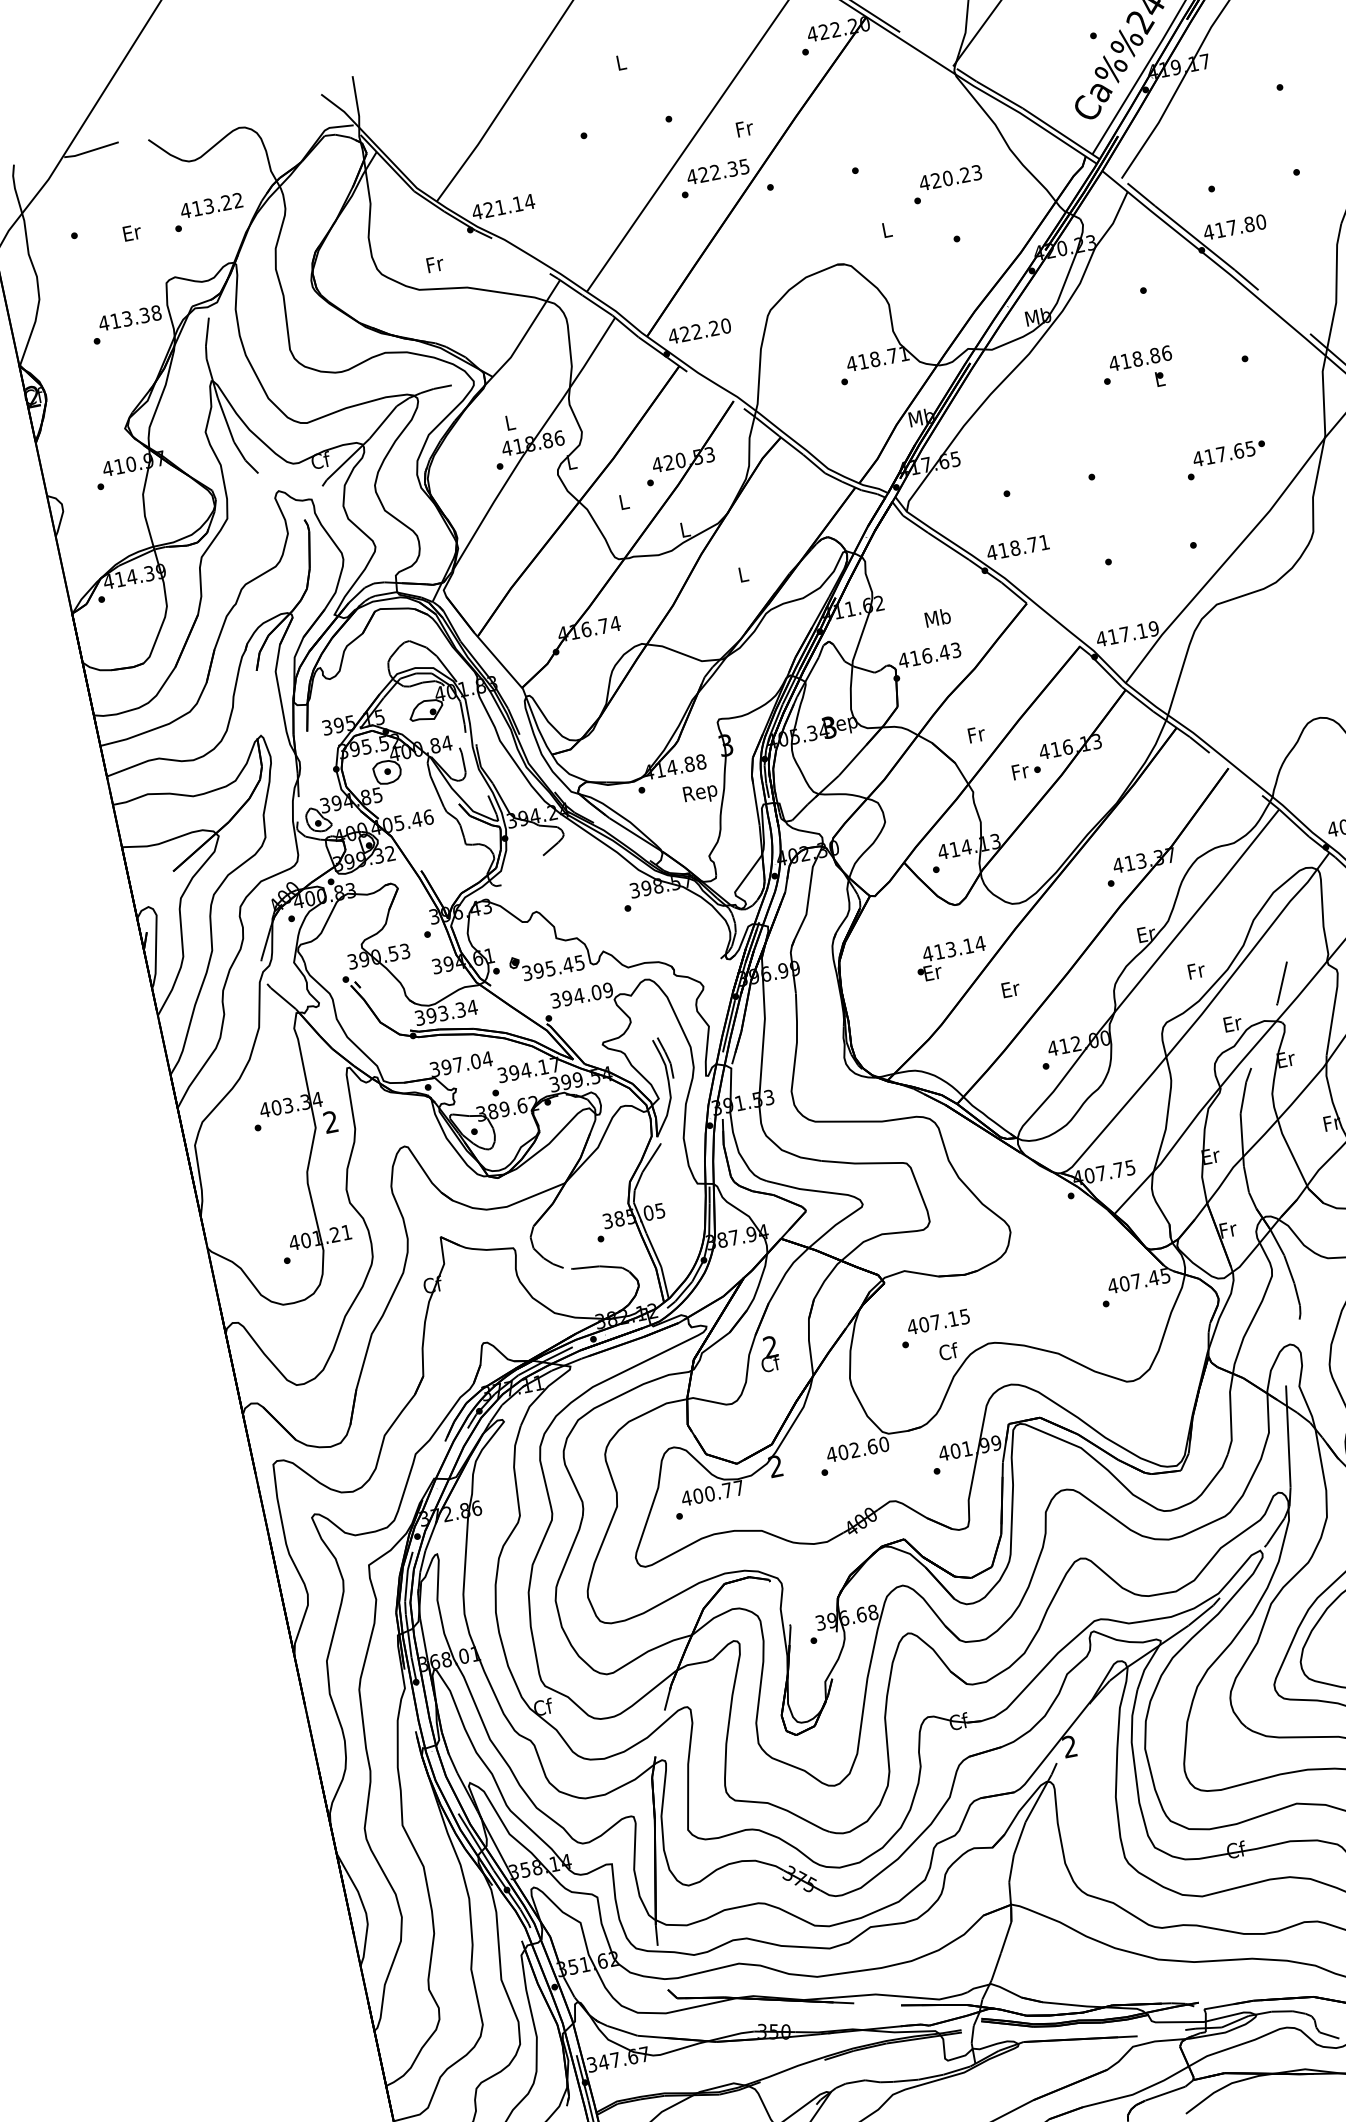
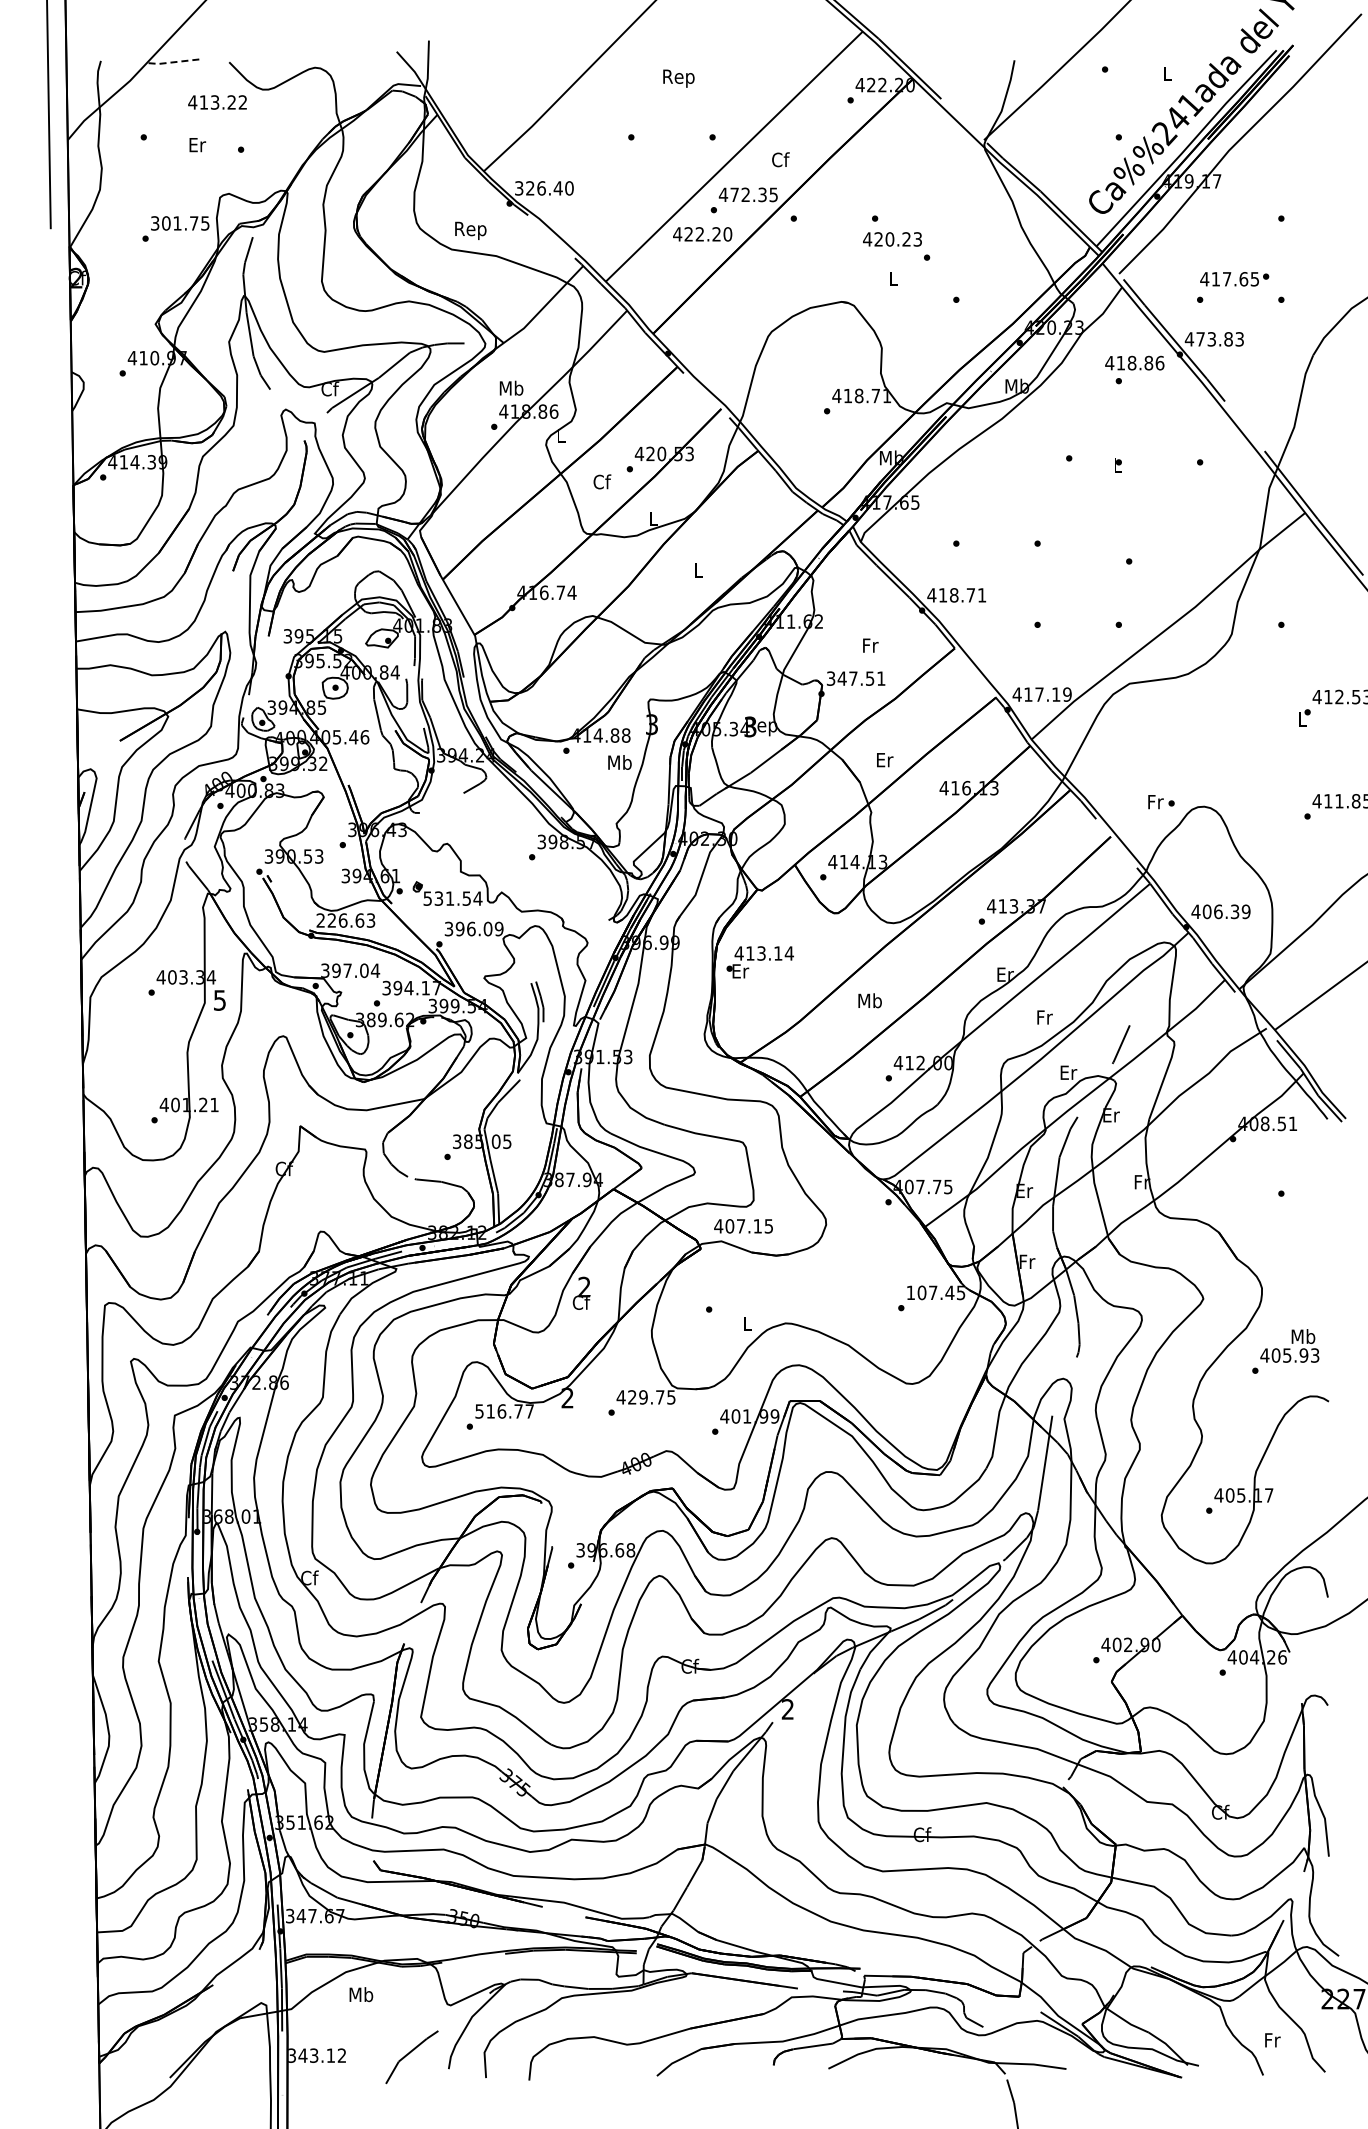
text: (621, 64) -> (678, 78), L -> Rep
text: (744, 128) -> (780, 159), Fr -> Cf
line: (91, 151) -> (174, 62), solid -> dashed
text: (703, 174) -> (734, 194), 422.35 -> 472.35
text: (950, 177) -> (892, 239), moved
text: (211, 205) -> (217, 102), moved
text: (502, 207) -> (543, 188), 421.14 -> 326.40
text: (1241, 226) -> (1220, 339), 417.80 -> 473.83
text: (434, 266) -> (470, 230), Fr -> Rep
text: (129, 318) -> (179, 223), 413.38 -> 301.75
text: (699, 331) -> (702, 234), moved
text: (1139, 357) -> (1134, 362), moved
text: (510, 421) -> (511, 387), L -> Mb
text: (1229, 453) -> (1234, 279), moved
text: (624, 501) -> (602, 481), L -> Cf
text: (938, 617) -> (870, 645), Mb -> Fr
text: (929, 655) -> (855, 678), 416.43 -> 347.51
text: (977, 734) -> (885, 760), Fr -> Er
text: (1026, 770) -> (1161, 802), moved
text: (700, 793) -> (619, 764), Rep -> Mb
text: (950, 959) -> (759, 962), moved
text: (554, 967) -> (453, 898), 395.45 -> 531.54
text: (1009, 989) -> (869, 1000), Er -> Mb
text: (578, 995) -> (470, 928), 394.09 -> 396.09
text: (445, 1012) -> (345, 920), 393.34 -> 226.63
text: (330, 1122) -> (219, 1000), 2 -> 5
text: (1112, 1285) -> (910, 1292), 407.45 -> 107.45
text: (938, 1322) -> (743, 1226), moved
text: (948, 1351) -> (747, 1323), Cf -> L
text: (863, 1448) -> (651, 1397), 402.60 -> 429.75
text: (698, 1496) -> (490, 1411), 400.77 -> 516.77

